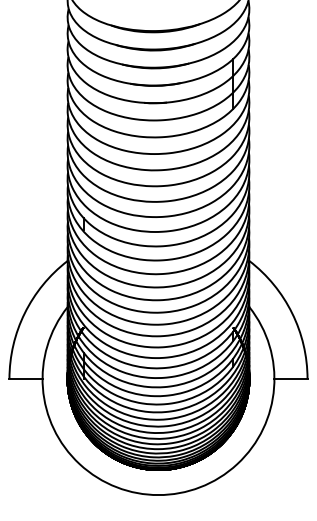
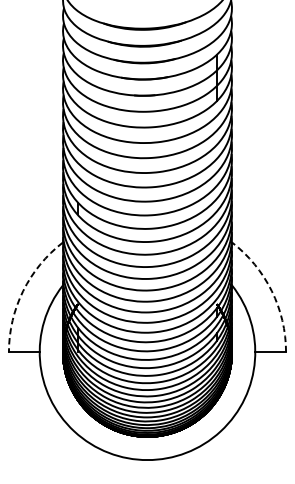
arc: (24, 313) -> (22, 291), solid -> dashed
arc: (292, 313) -> (272, 291), solid -> dashed

